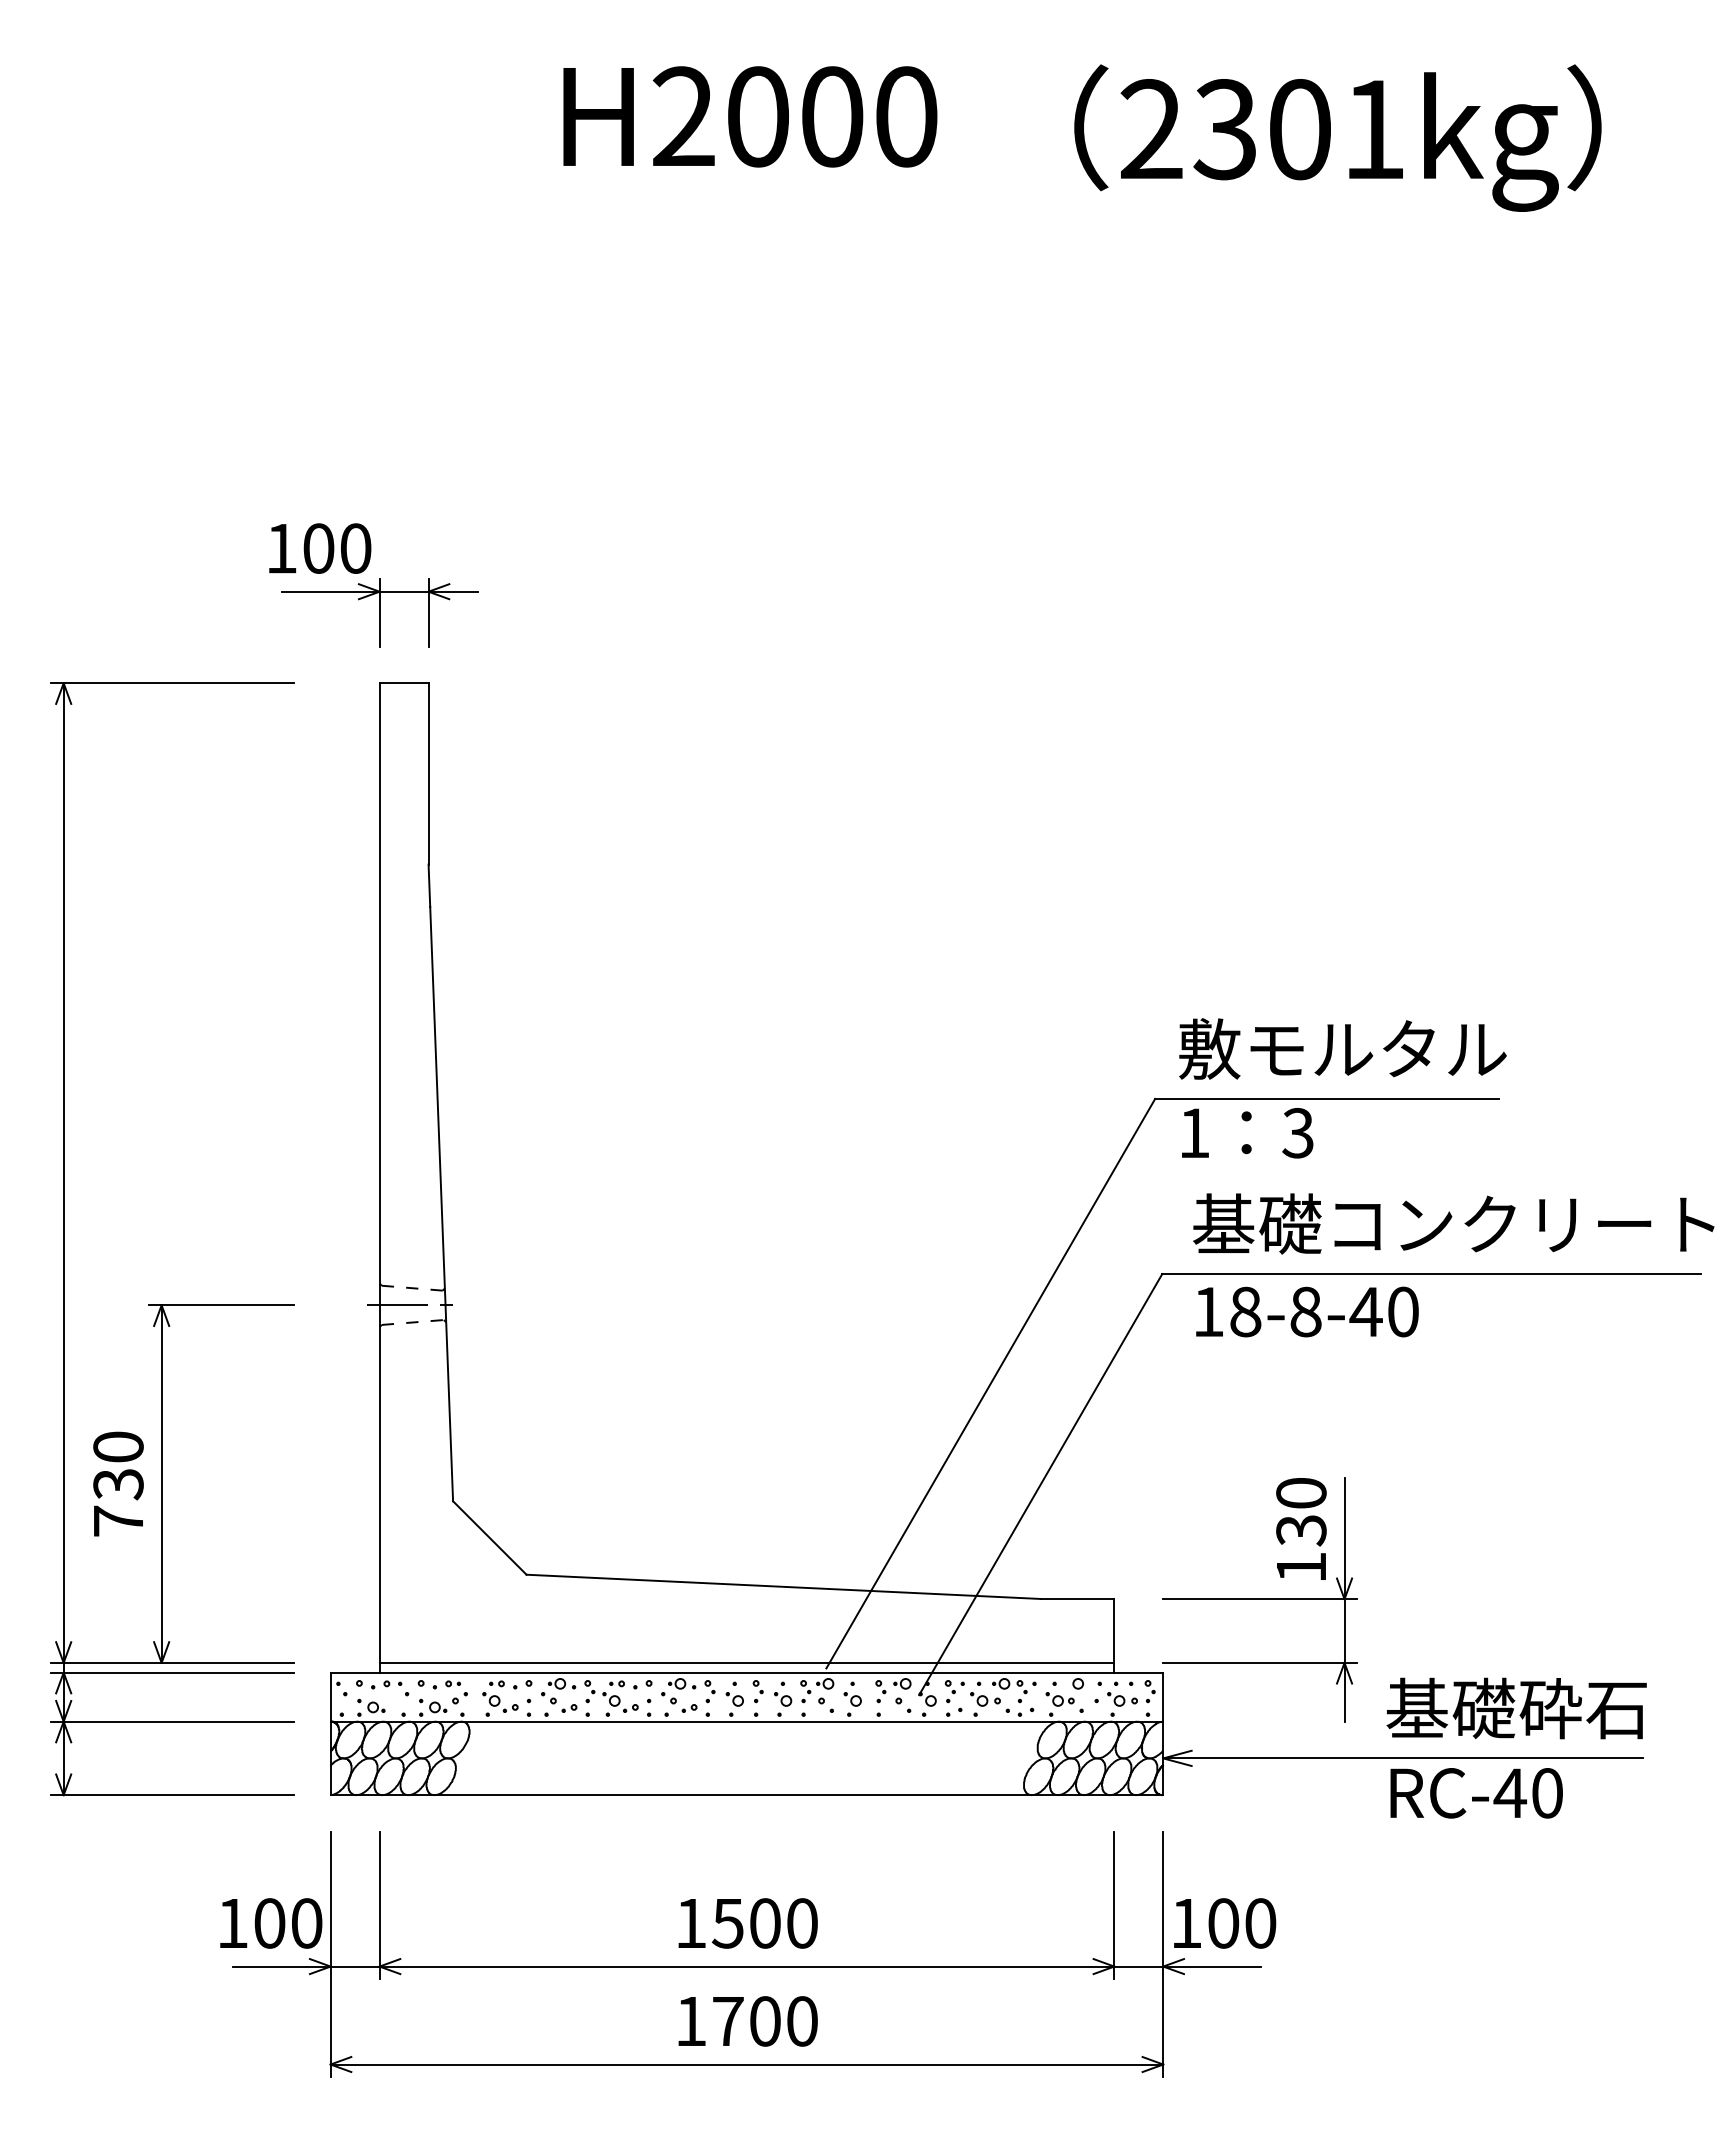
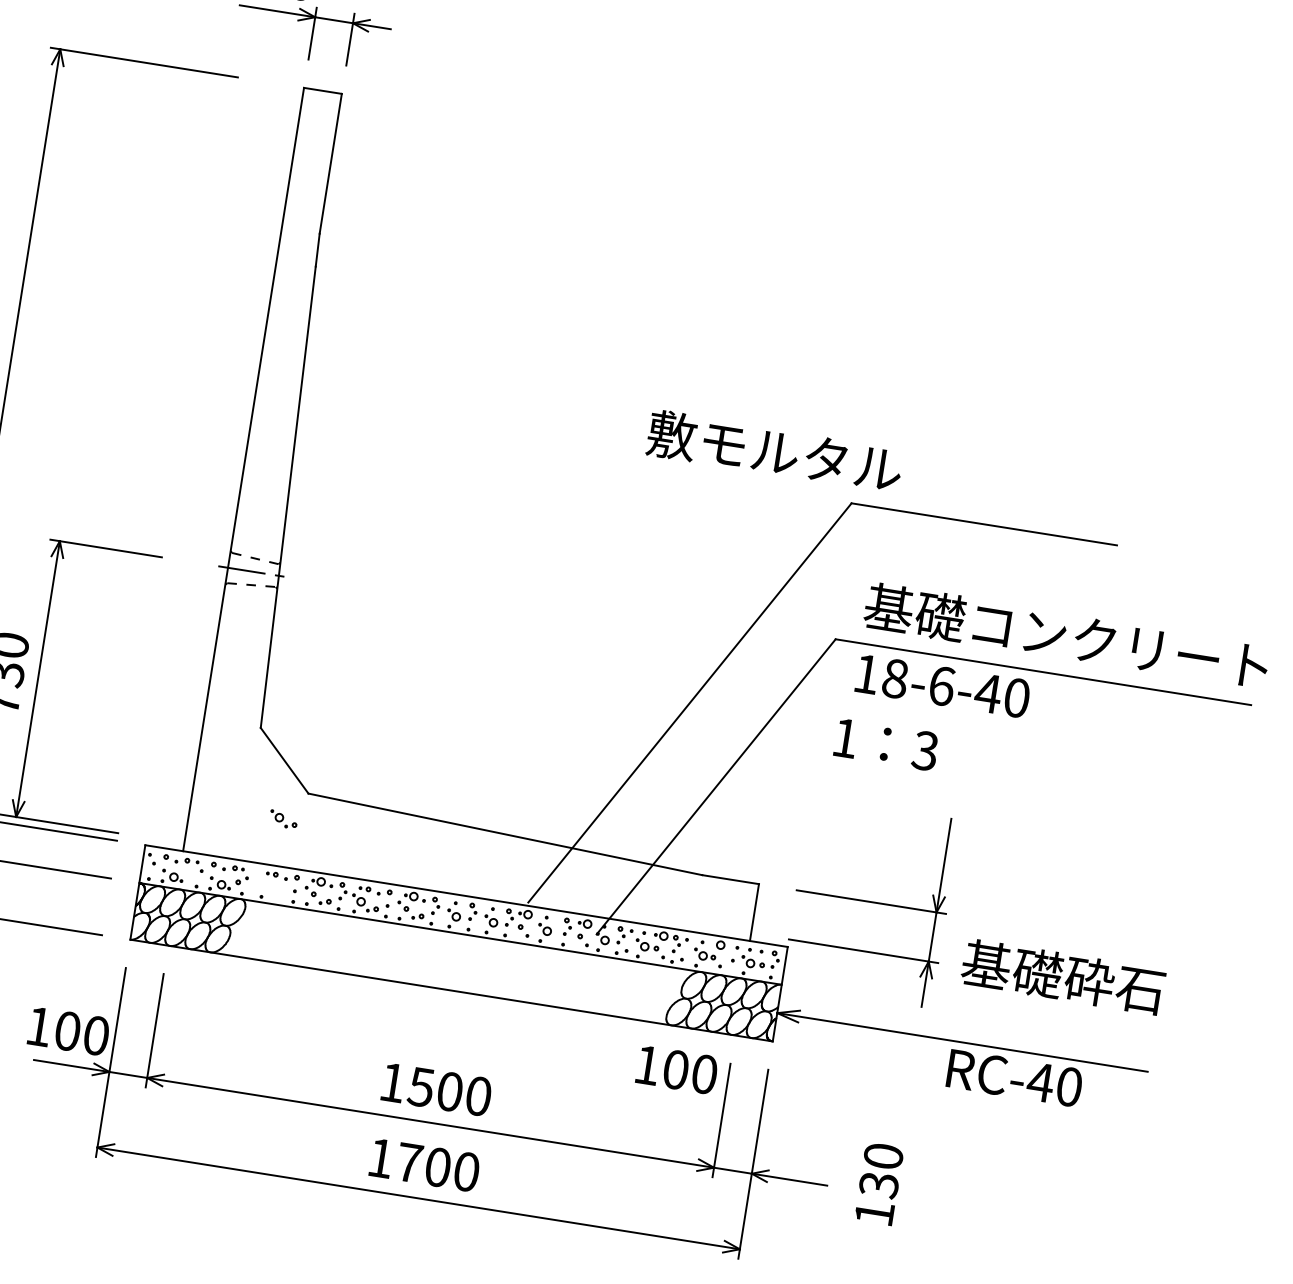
text: (1342, 1048) -> (774, 451), moved
text: (1247, 1133) -> (886, 744), moved
text: (1305, 1311) -> (941, 685), 18-8-40 -> 18-6-40
text: (1301, 1528) -> (879, 1183), moved
line: (746, 1662) -> (467, 888), removed
part: (500, 1702) -> (283, 819), moved
text: (1516, 1708) -> (1063, 976), moved
text: (1225, 1923) -> (677, 1070), moved

